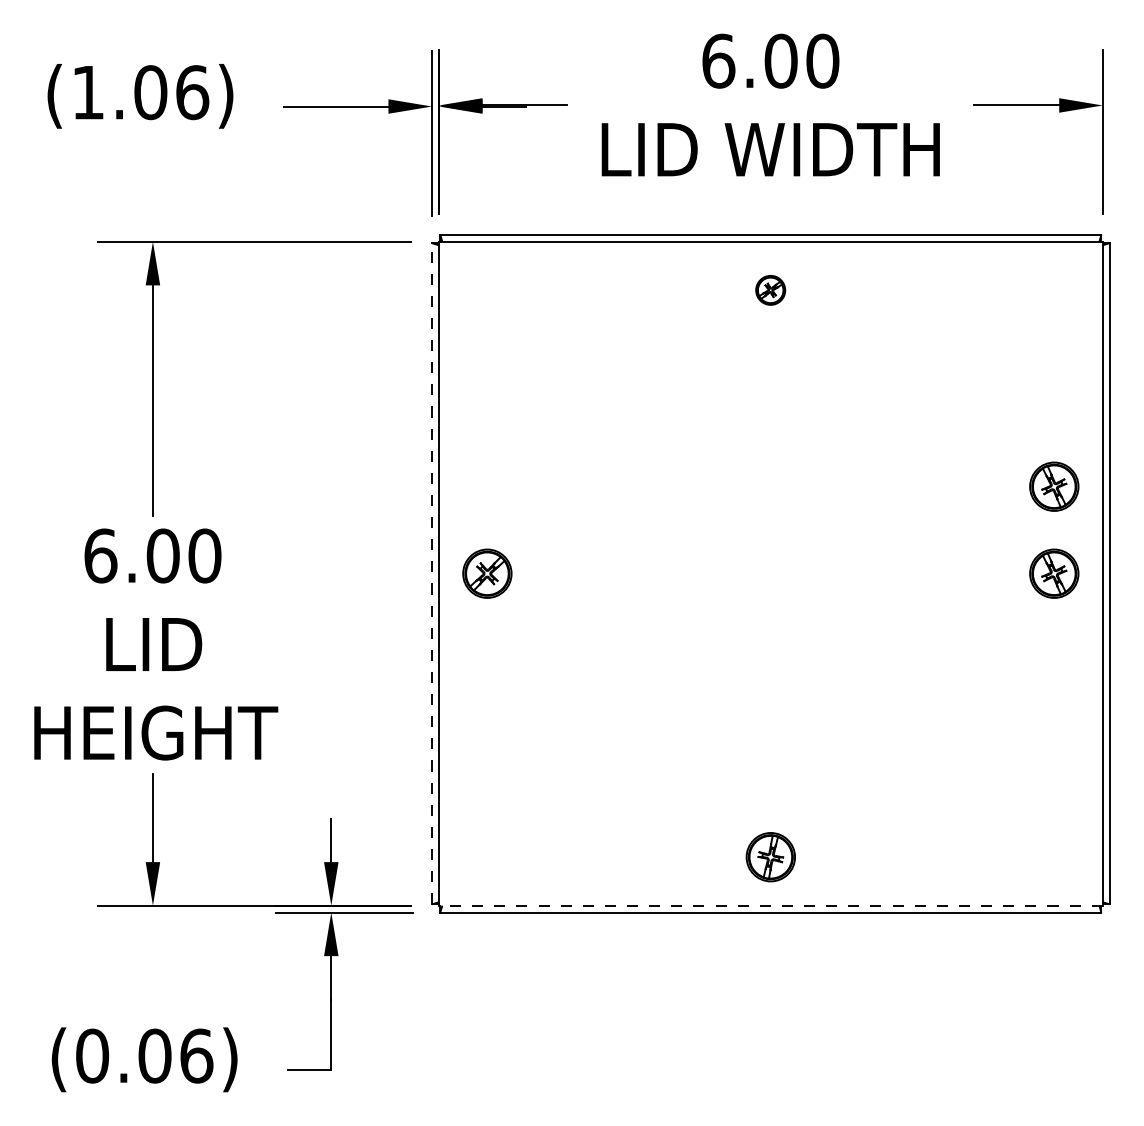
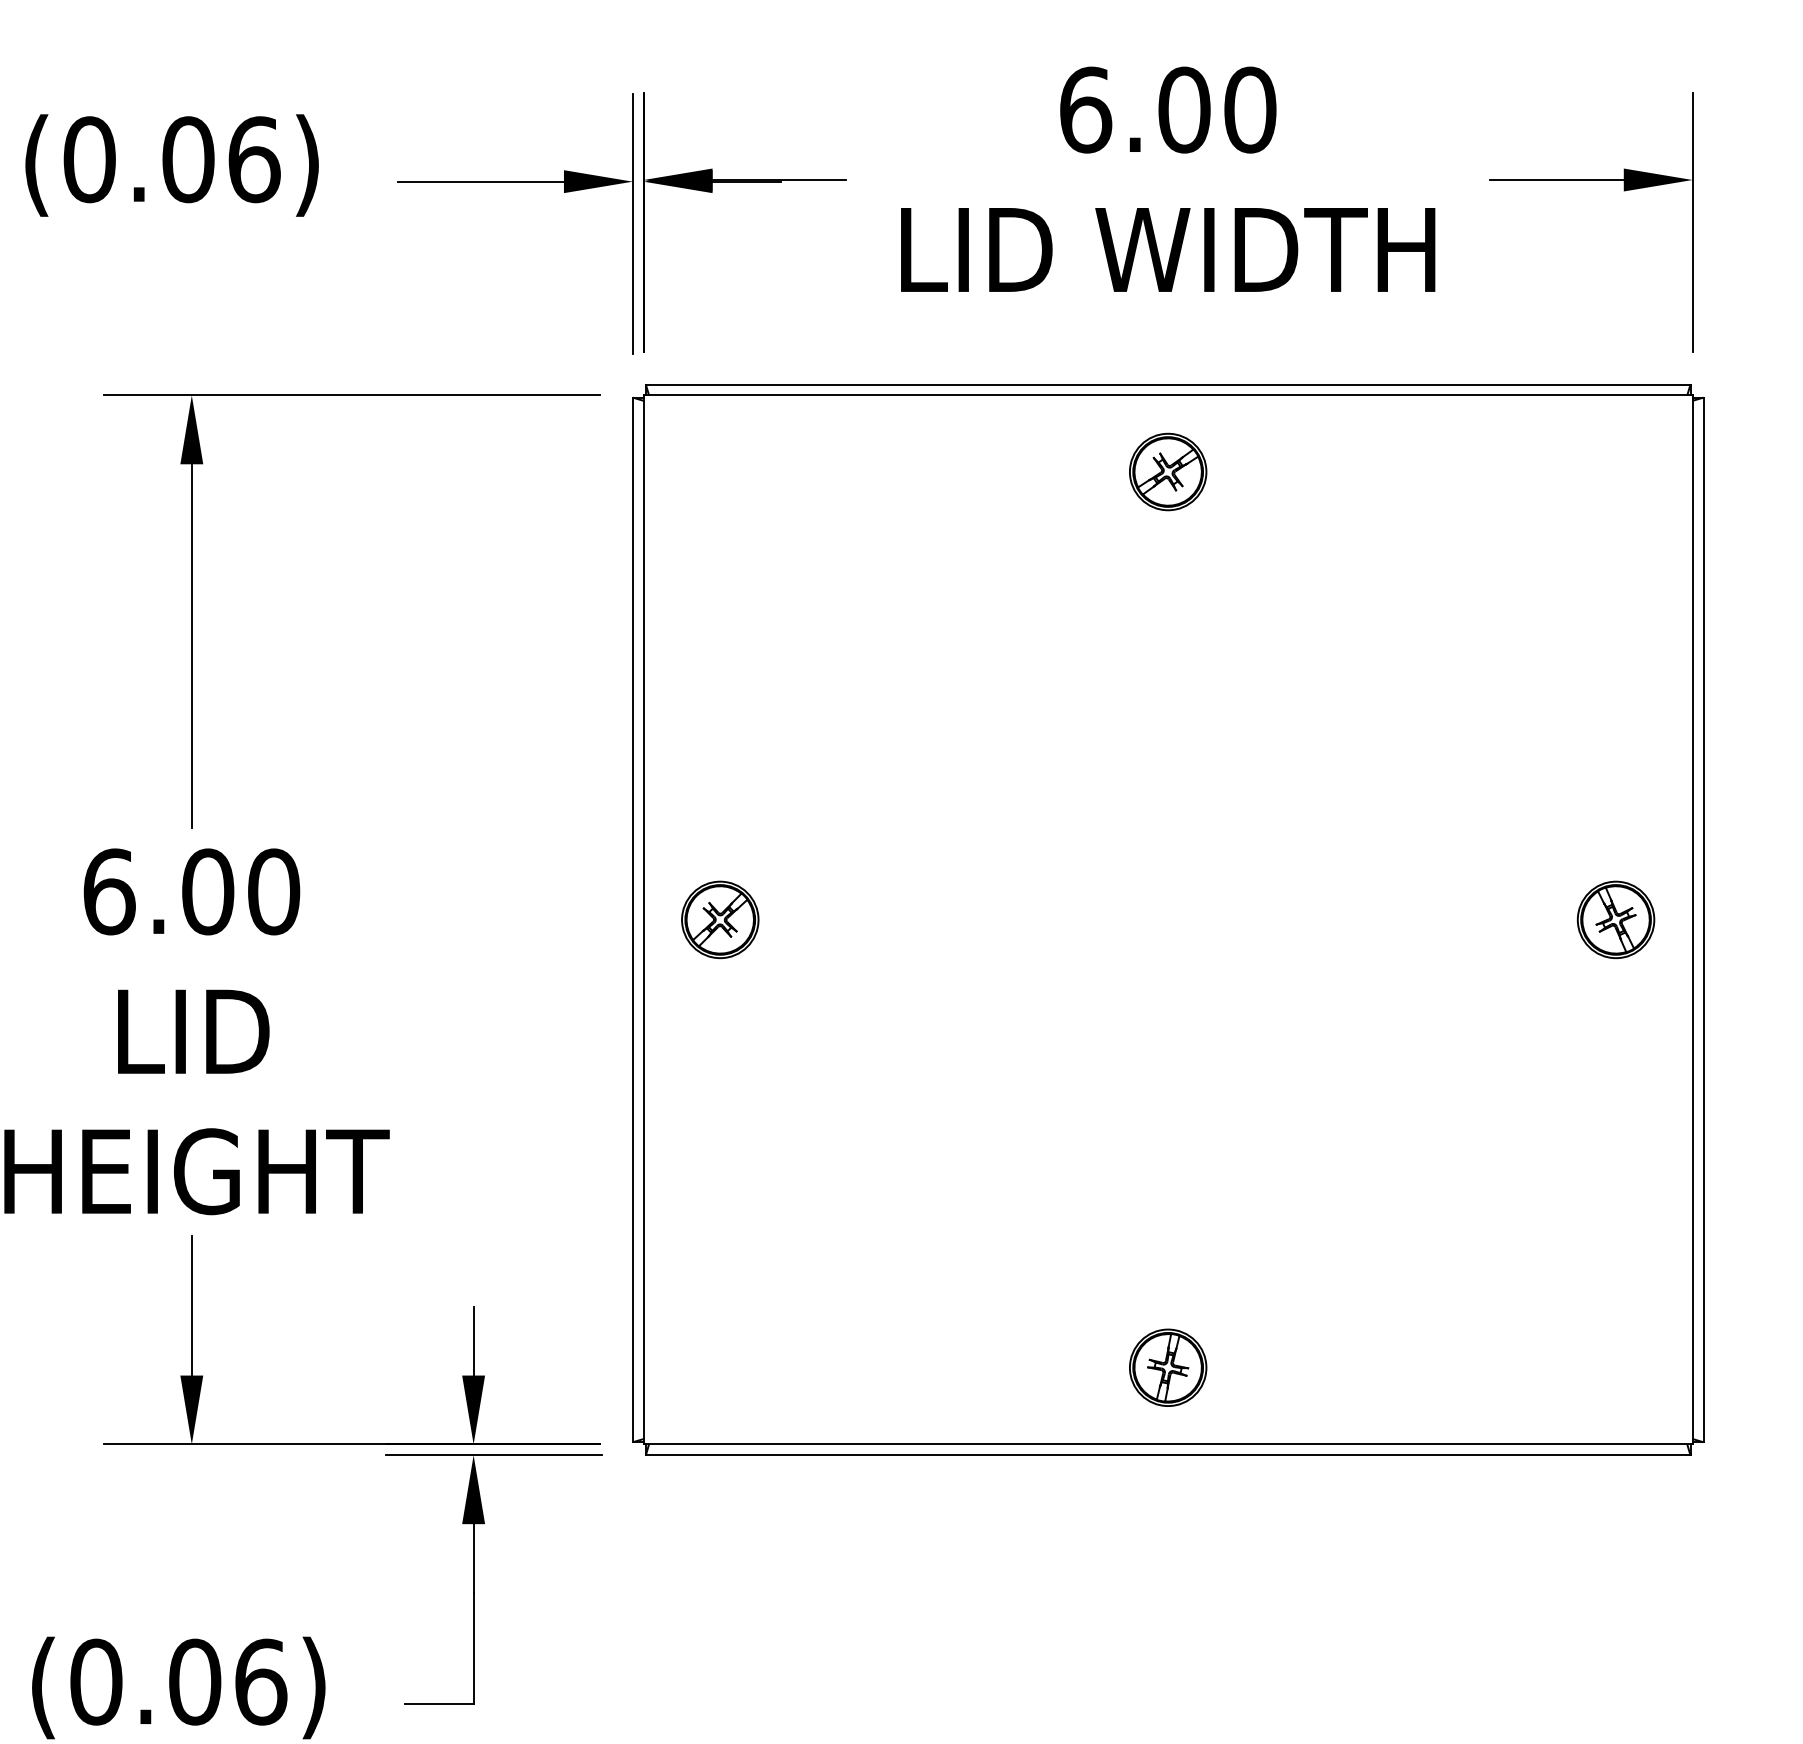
text: (88, 92) -> (89, 159), (1.06) -> (0.06)
part: (770, 290) -> (1167, 472), size x1.67
part: (1054, 486) -> (1616, 782), removed
line: (432, 573) -> (633, 919), dashed -> solid
line: (770, 905) -> (1167, 1444), dashed -> solid

